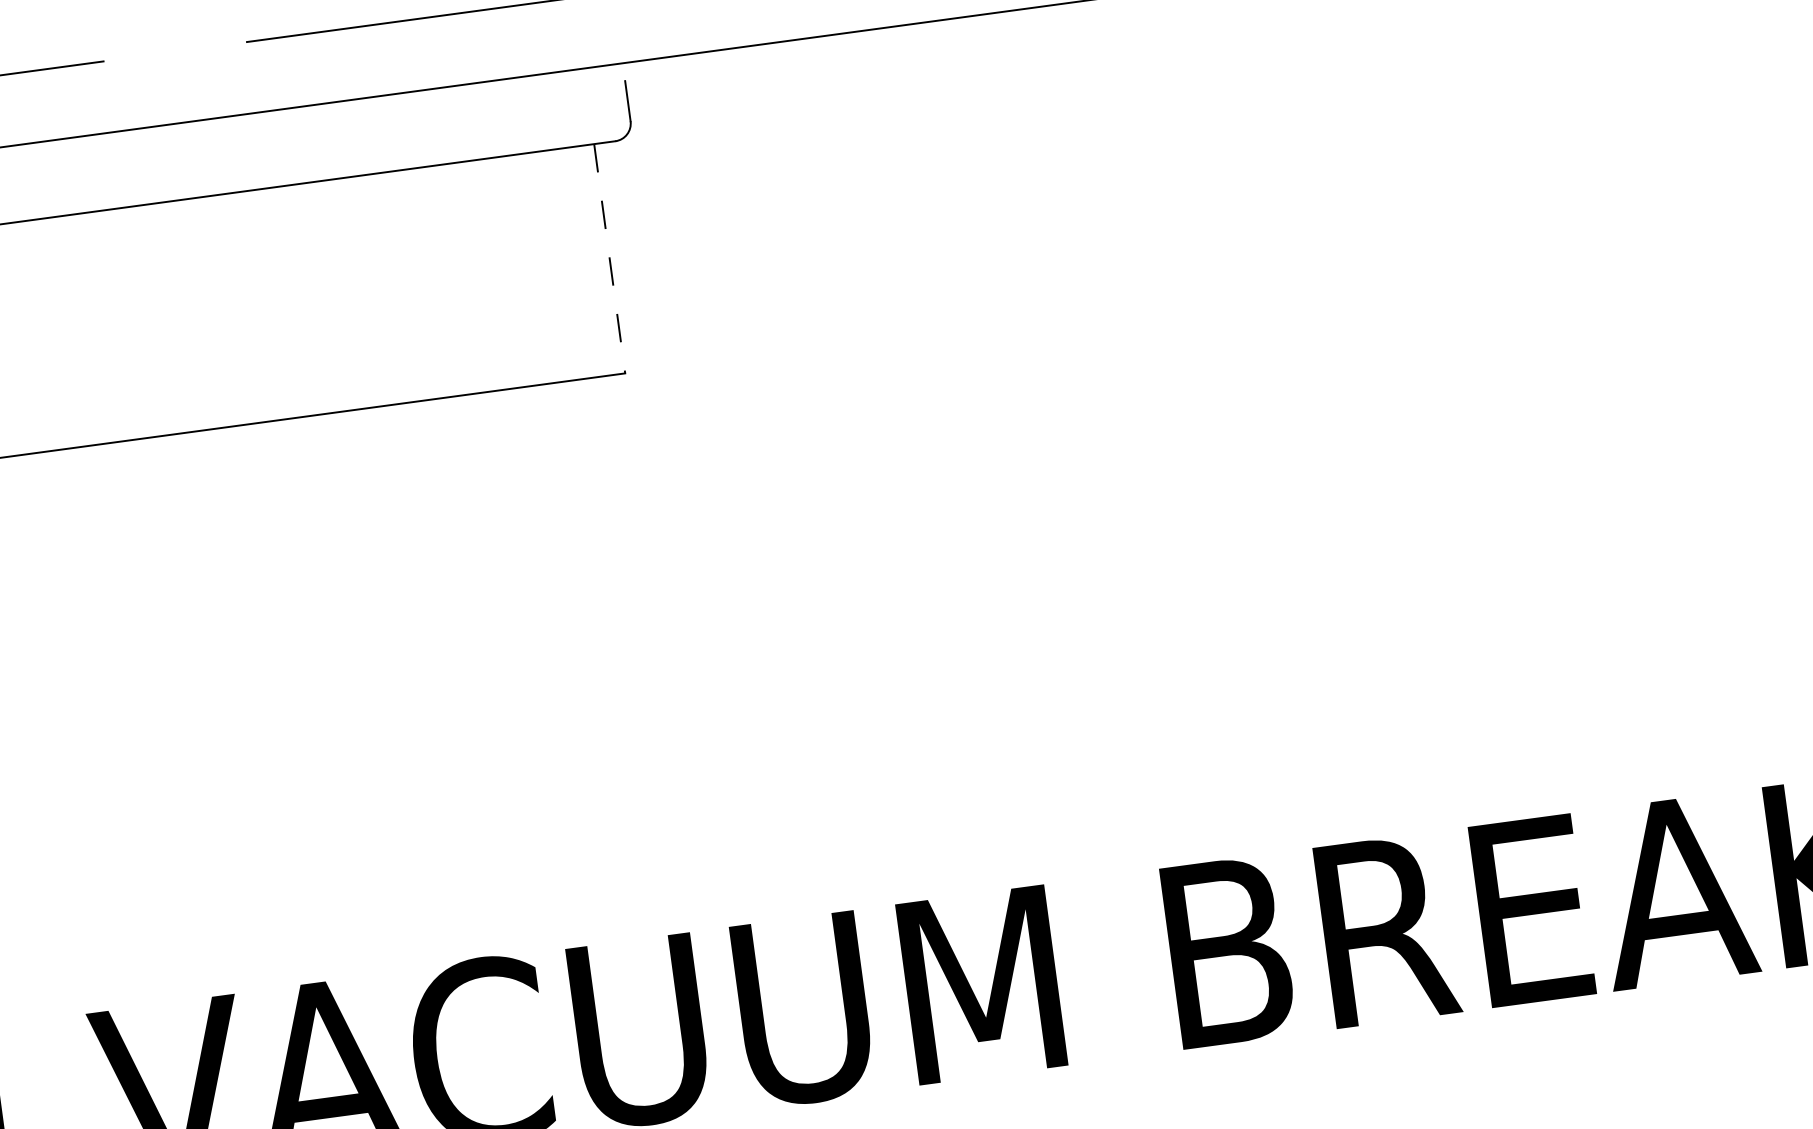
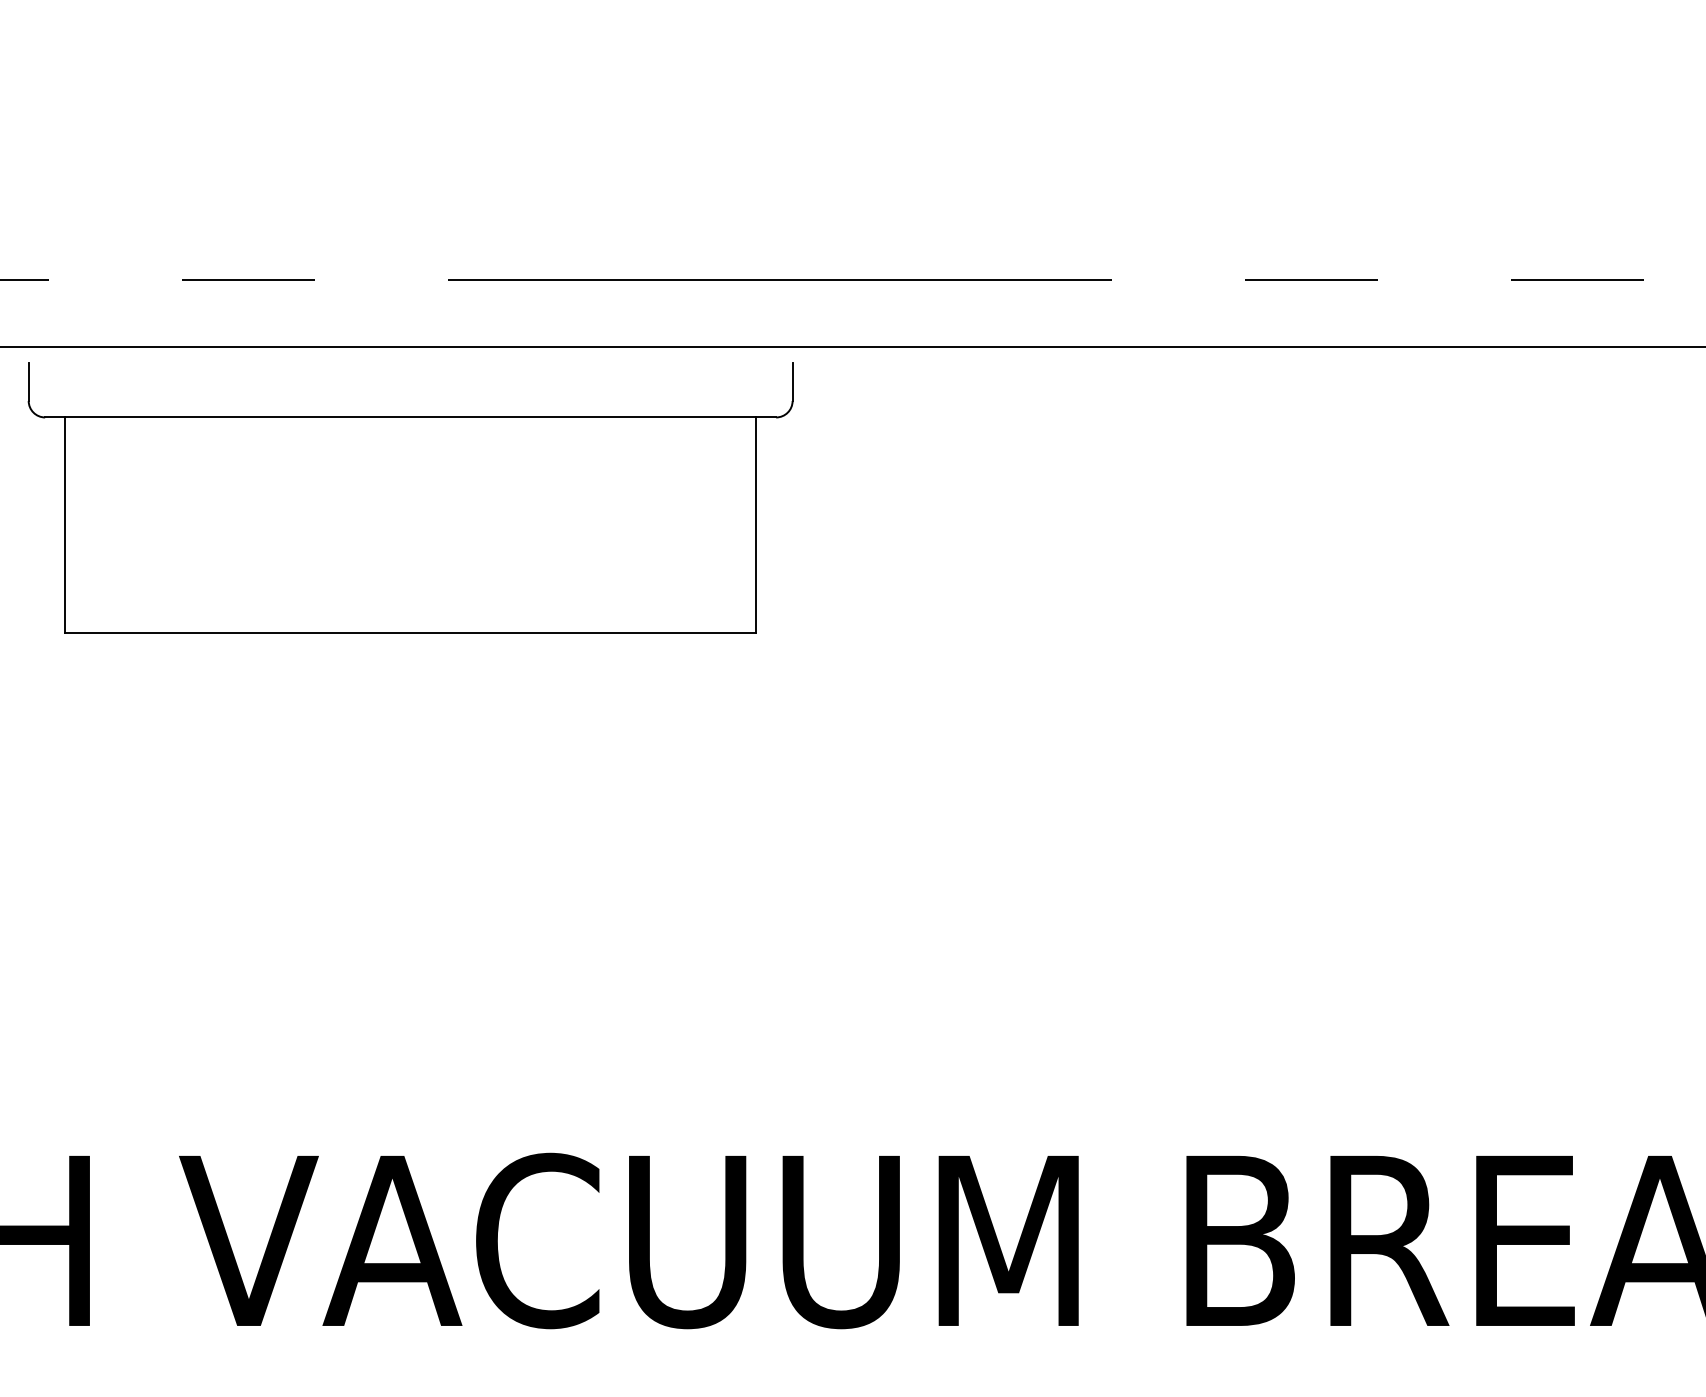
line: (610, 259) -> (756, 525), dashed -> solid

